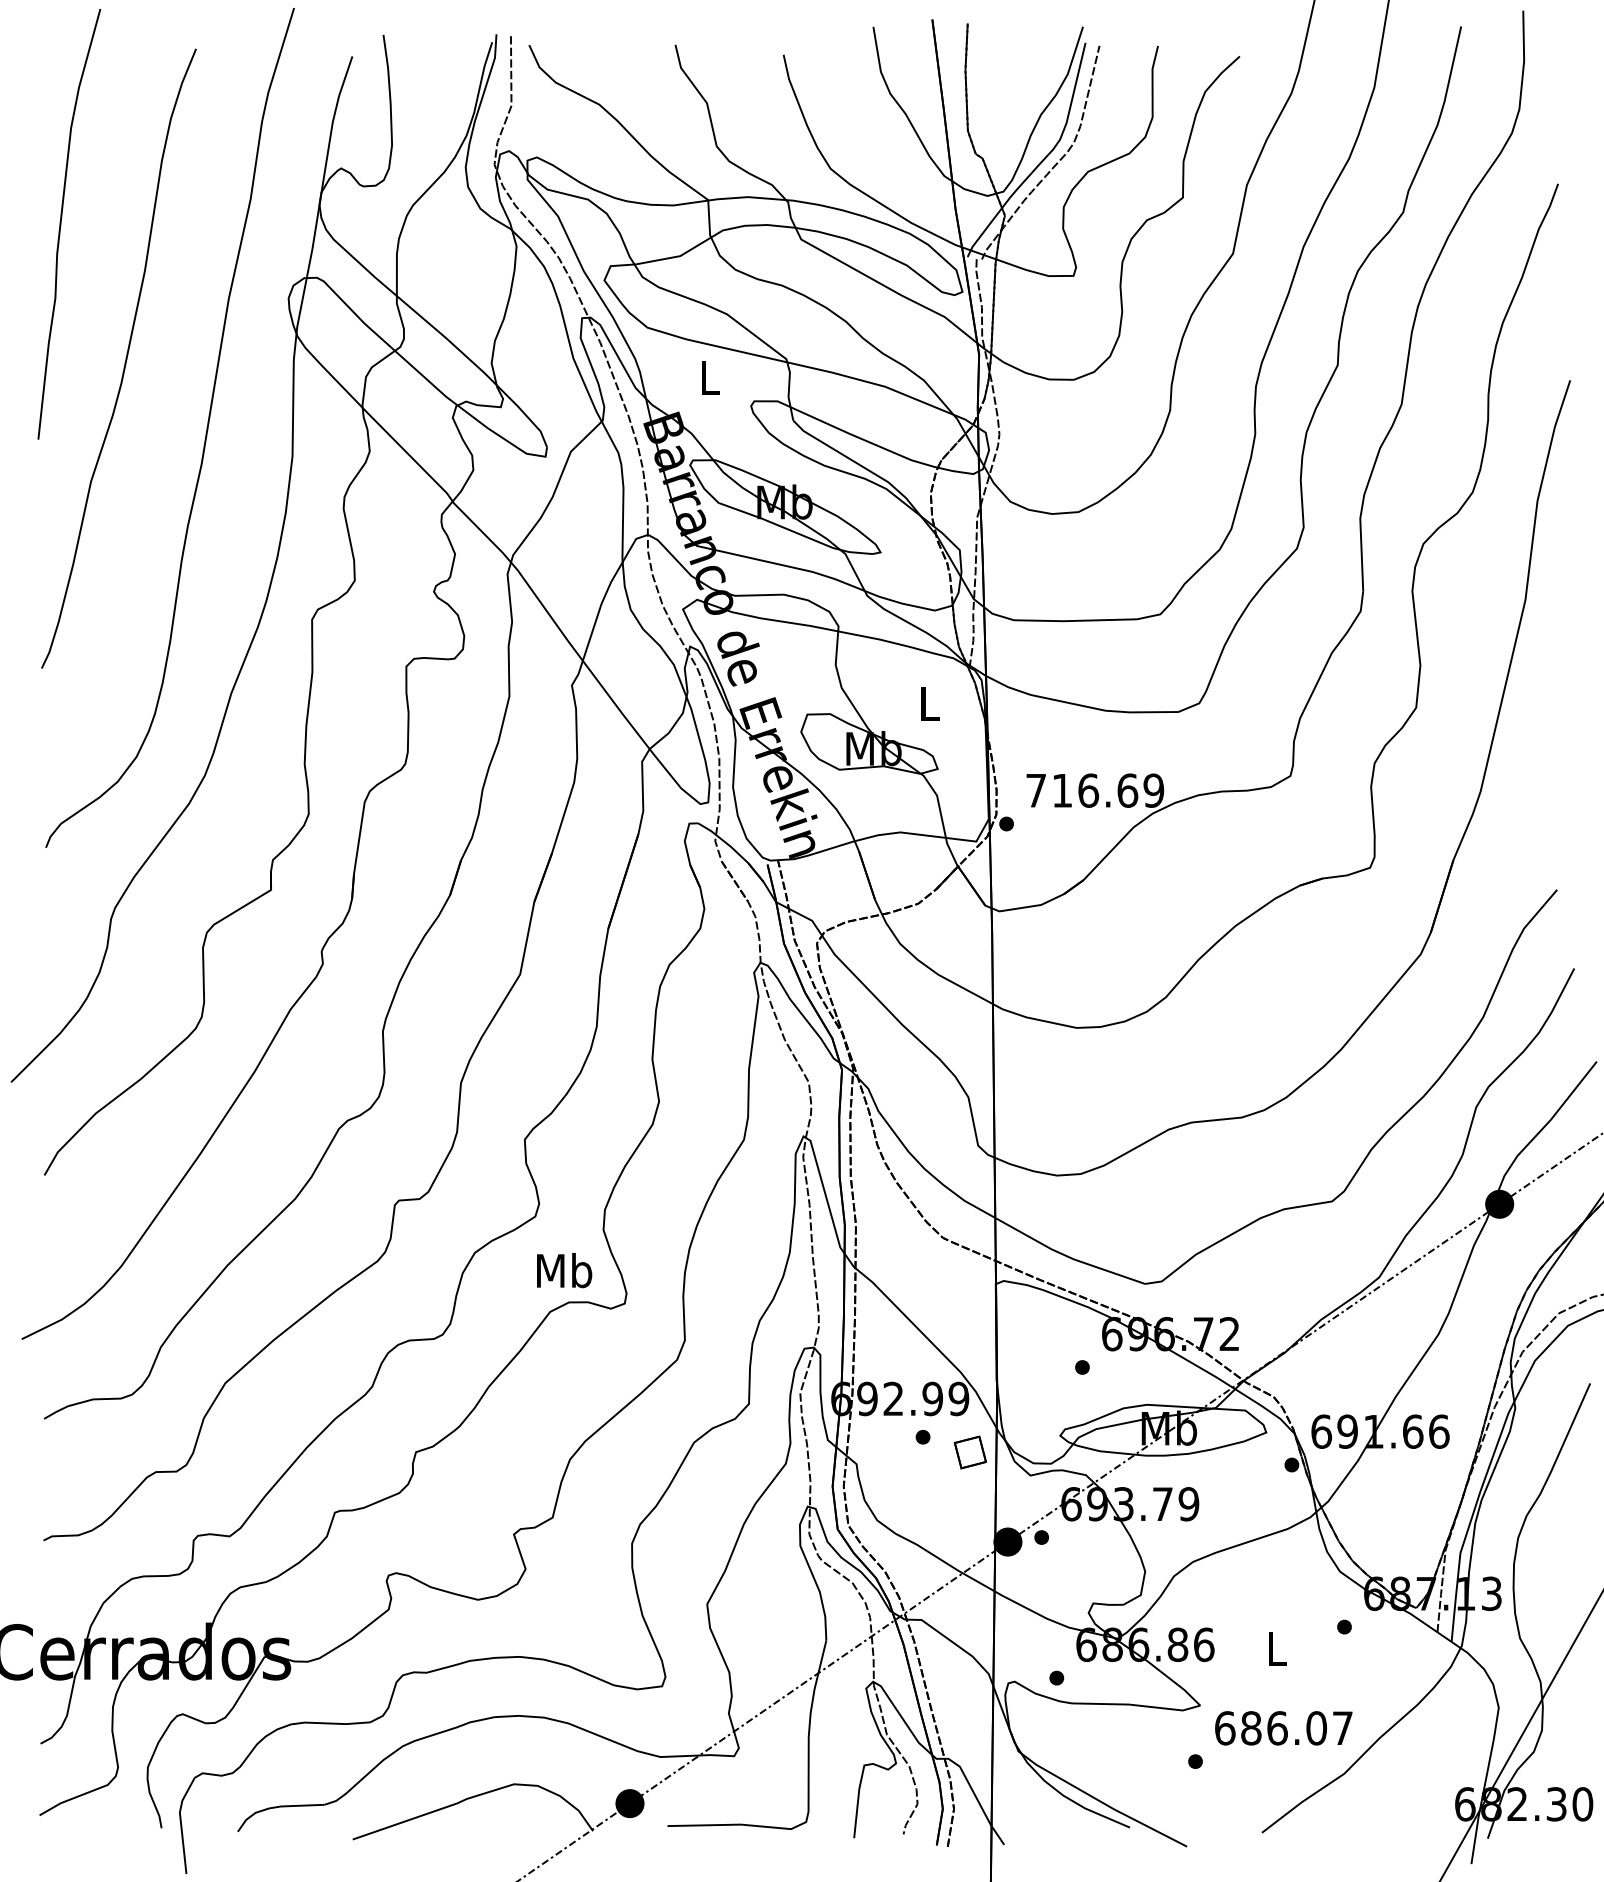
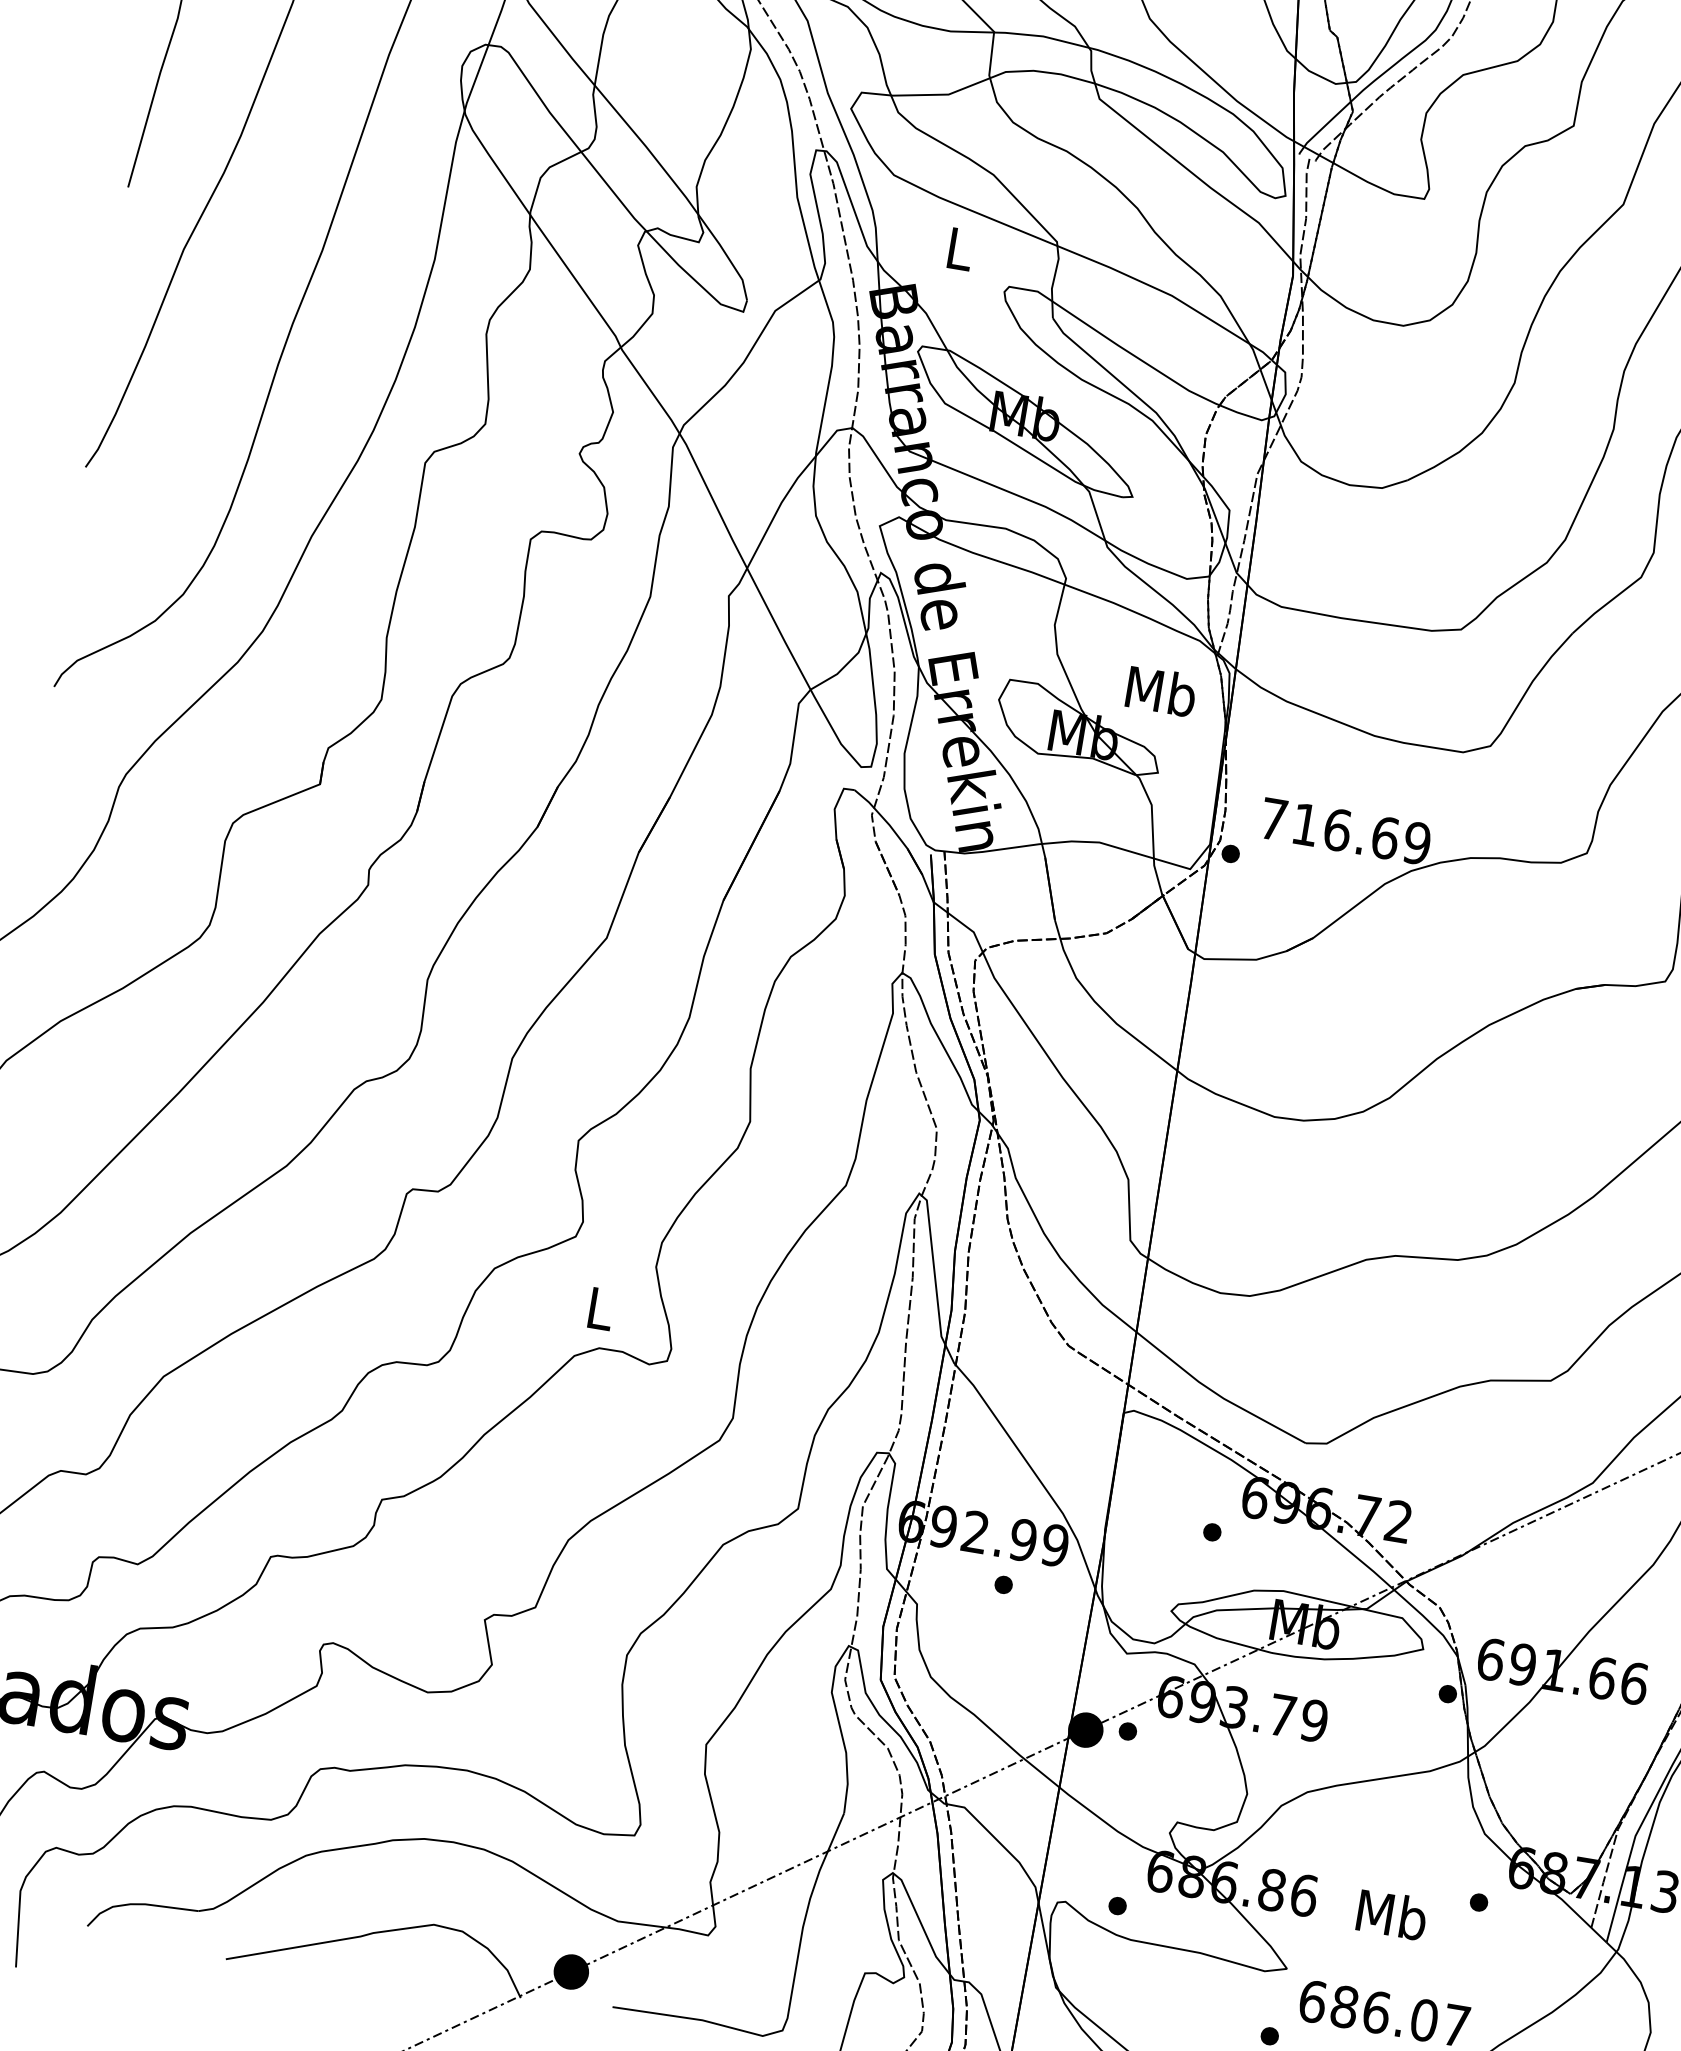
text: (929, 703) -> (1161, 691), L -> Mb
text: (564, 1270) -> (600, 1308), Mb -> L
part: (969, 1452) -> (1057, 1613), removed
text: (1276, 1648) -> (1391, 1914), L -> Mb

